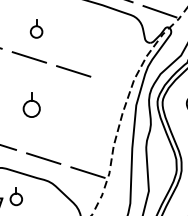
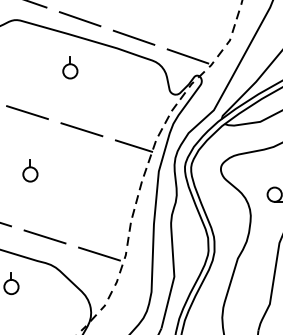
part: (36, 28) -> (70, 67), moved
line: (115, 84) -> (133, 145), added
part: (31, 104) -> (30, 170), size x0.71

